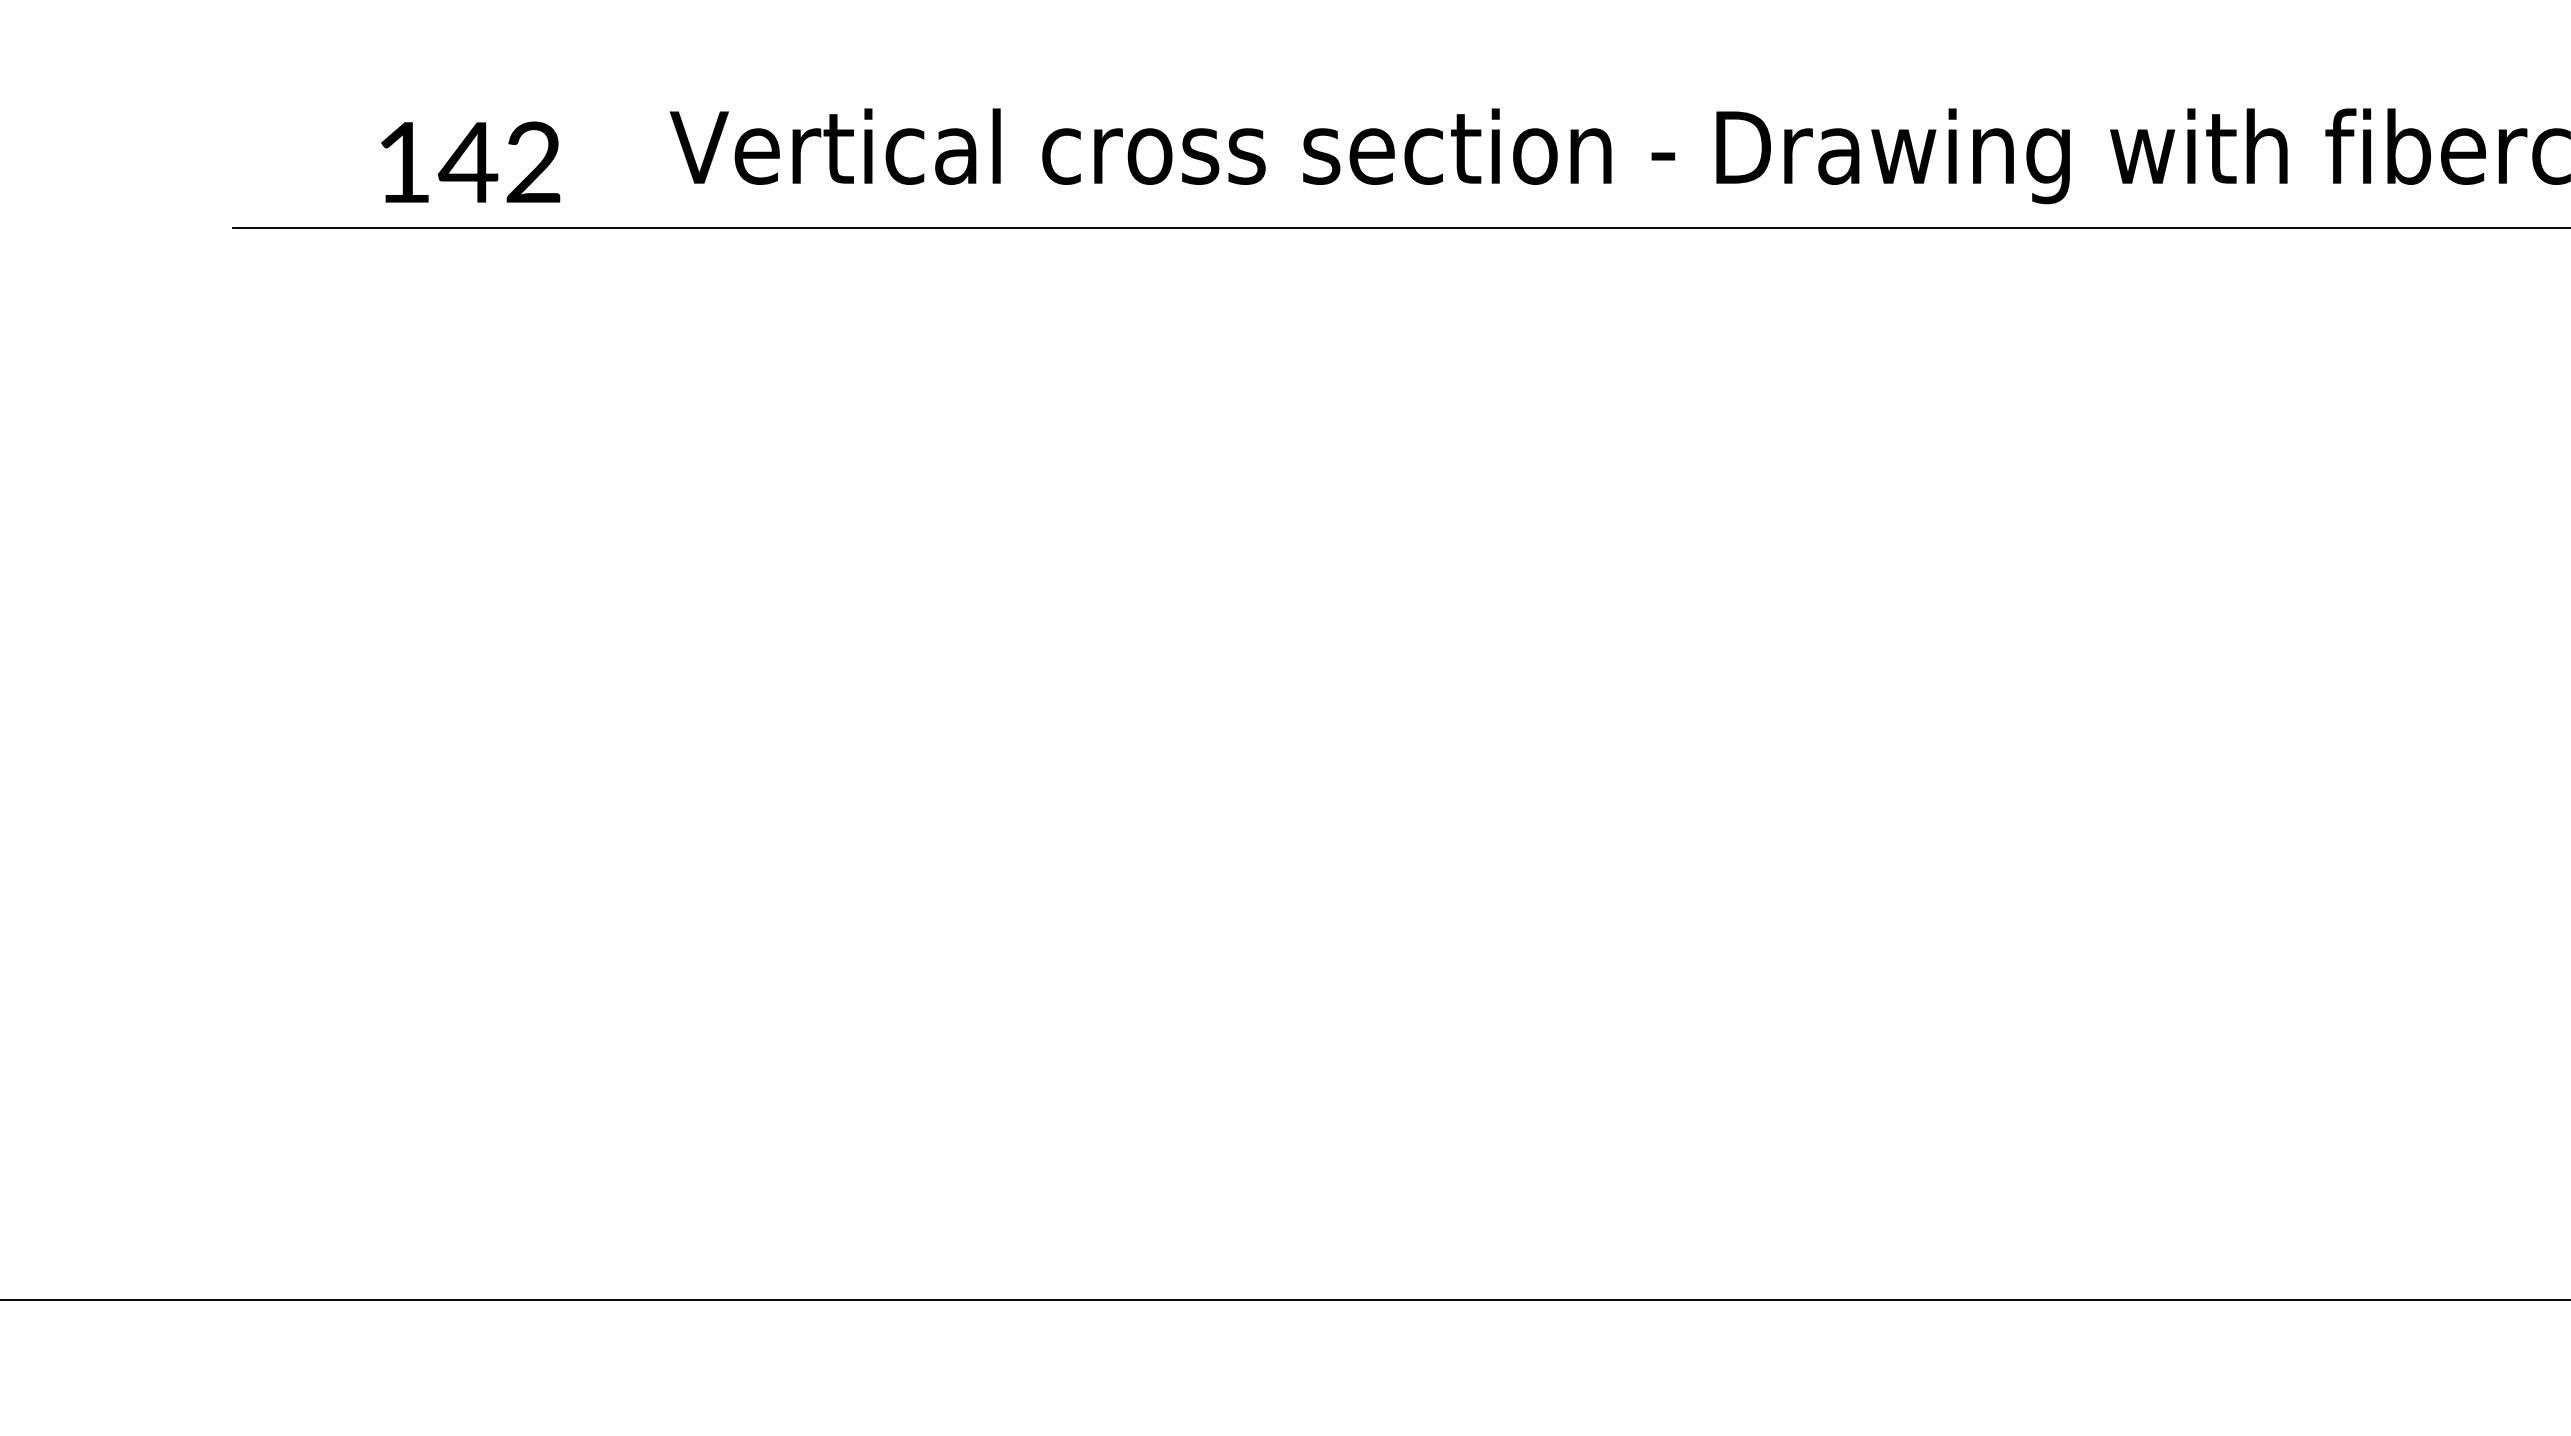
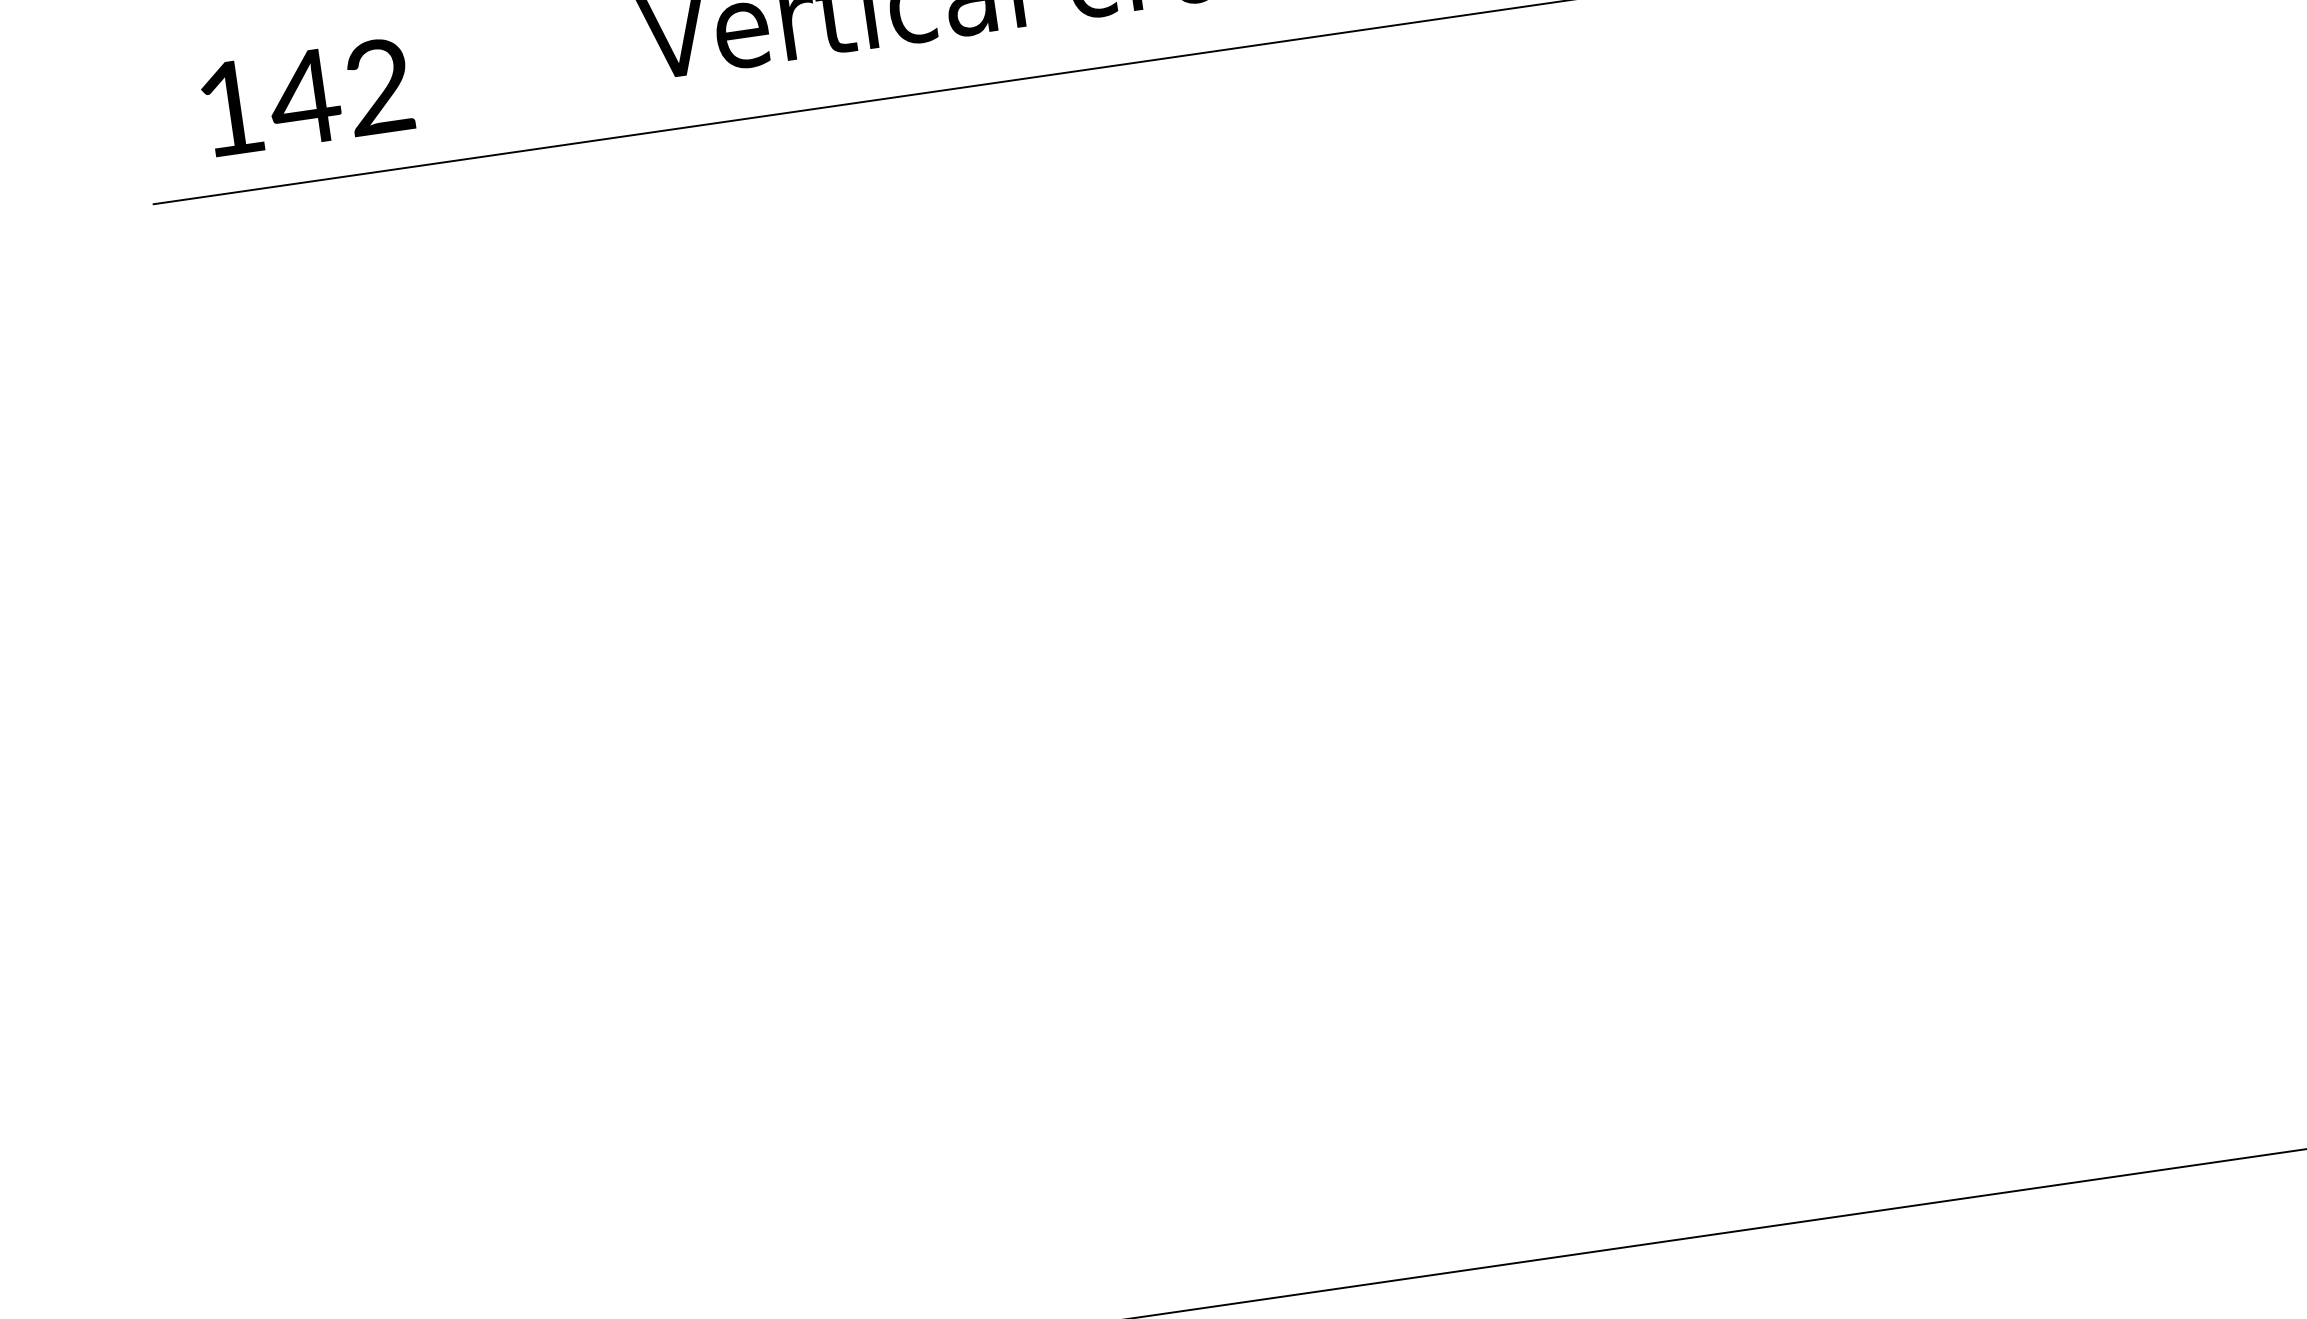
text: (470, 161) -> (306, 96), moved

